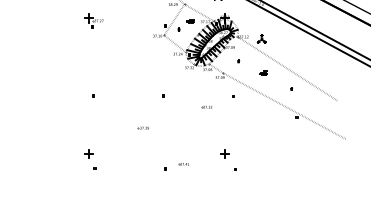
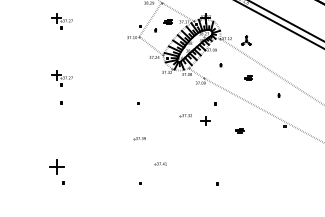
part: (93, 72) -> (61, 77), added
part: (255, 120) -> (239, 130), added
part: (142, 127) -> (138, 137), moved
part: (88, 153) -> (56, 166), size x1.6
part: (224, 153) -> (205, 120), moved
part: (183, 164) -> (160, 164), moved

